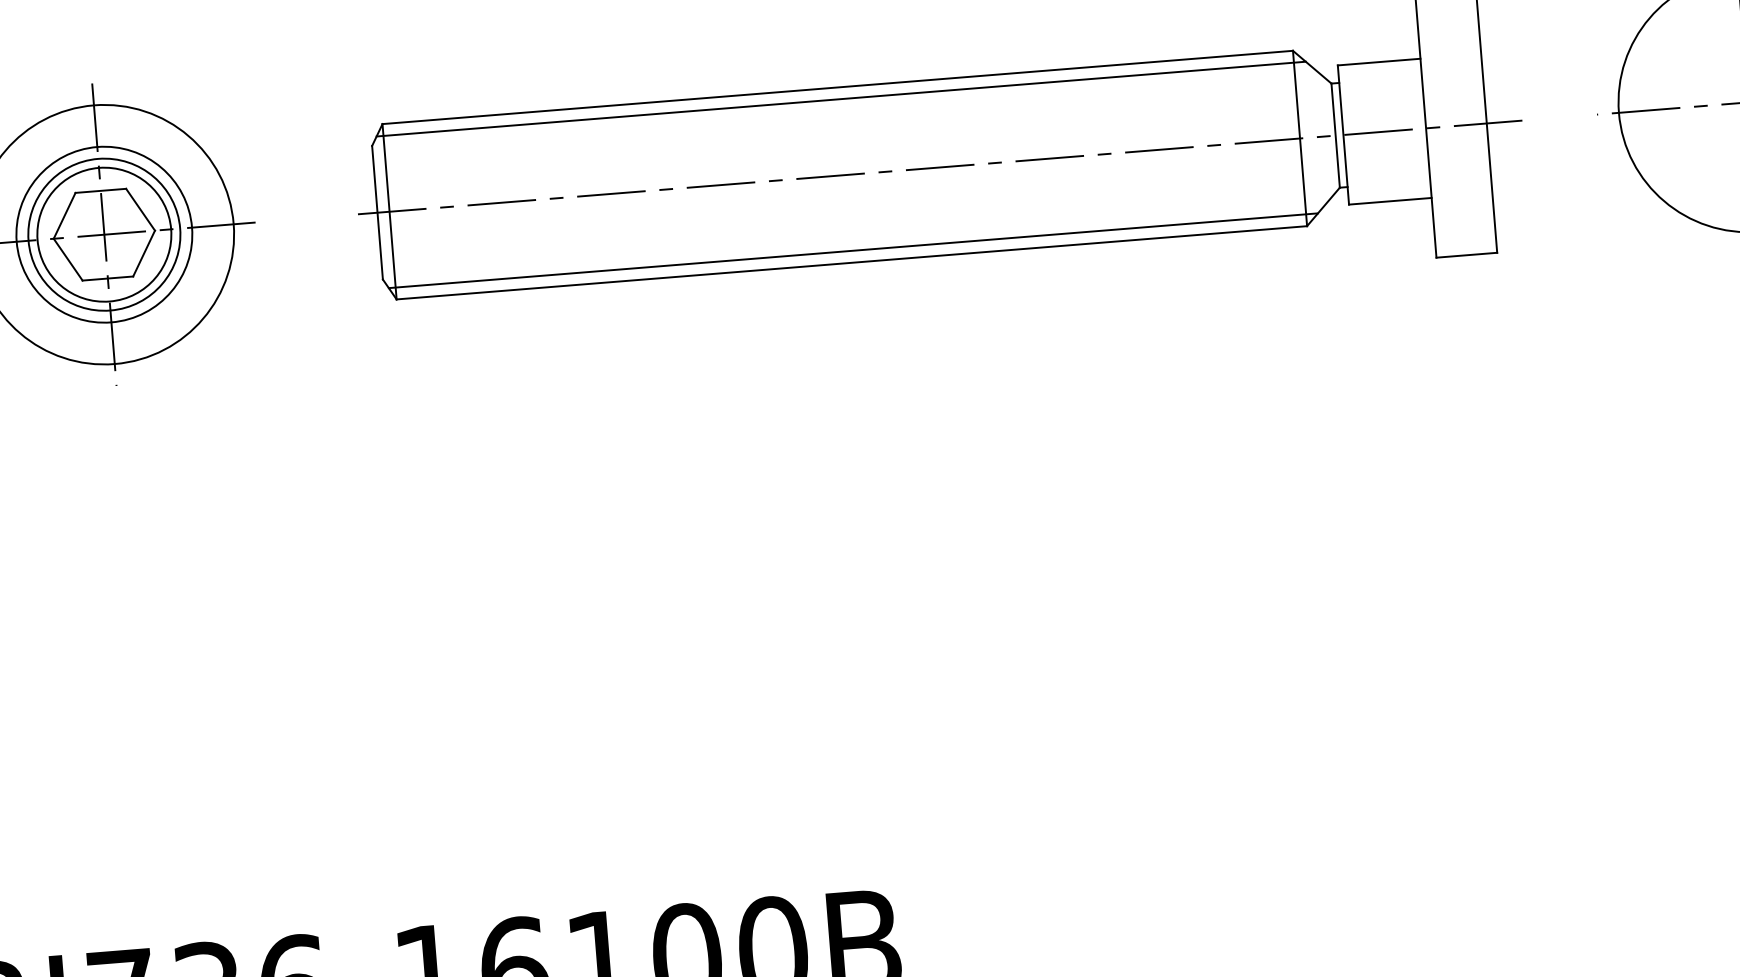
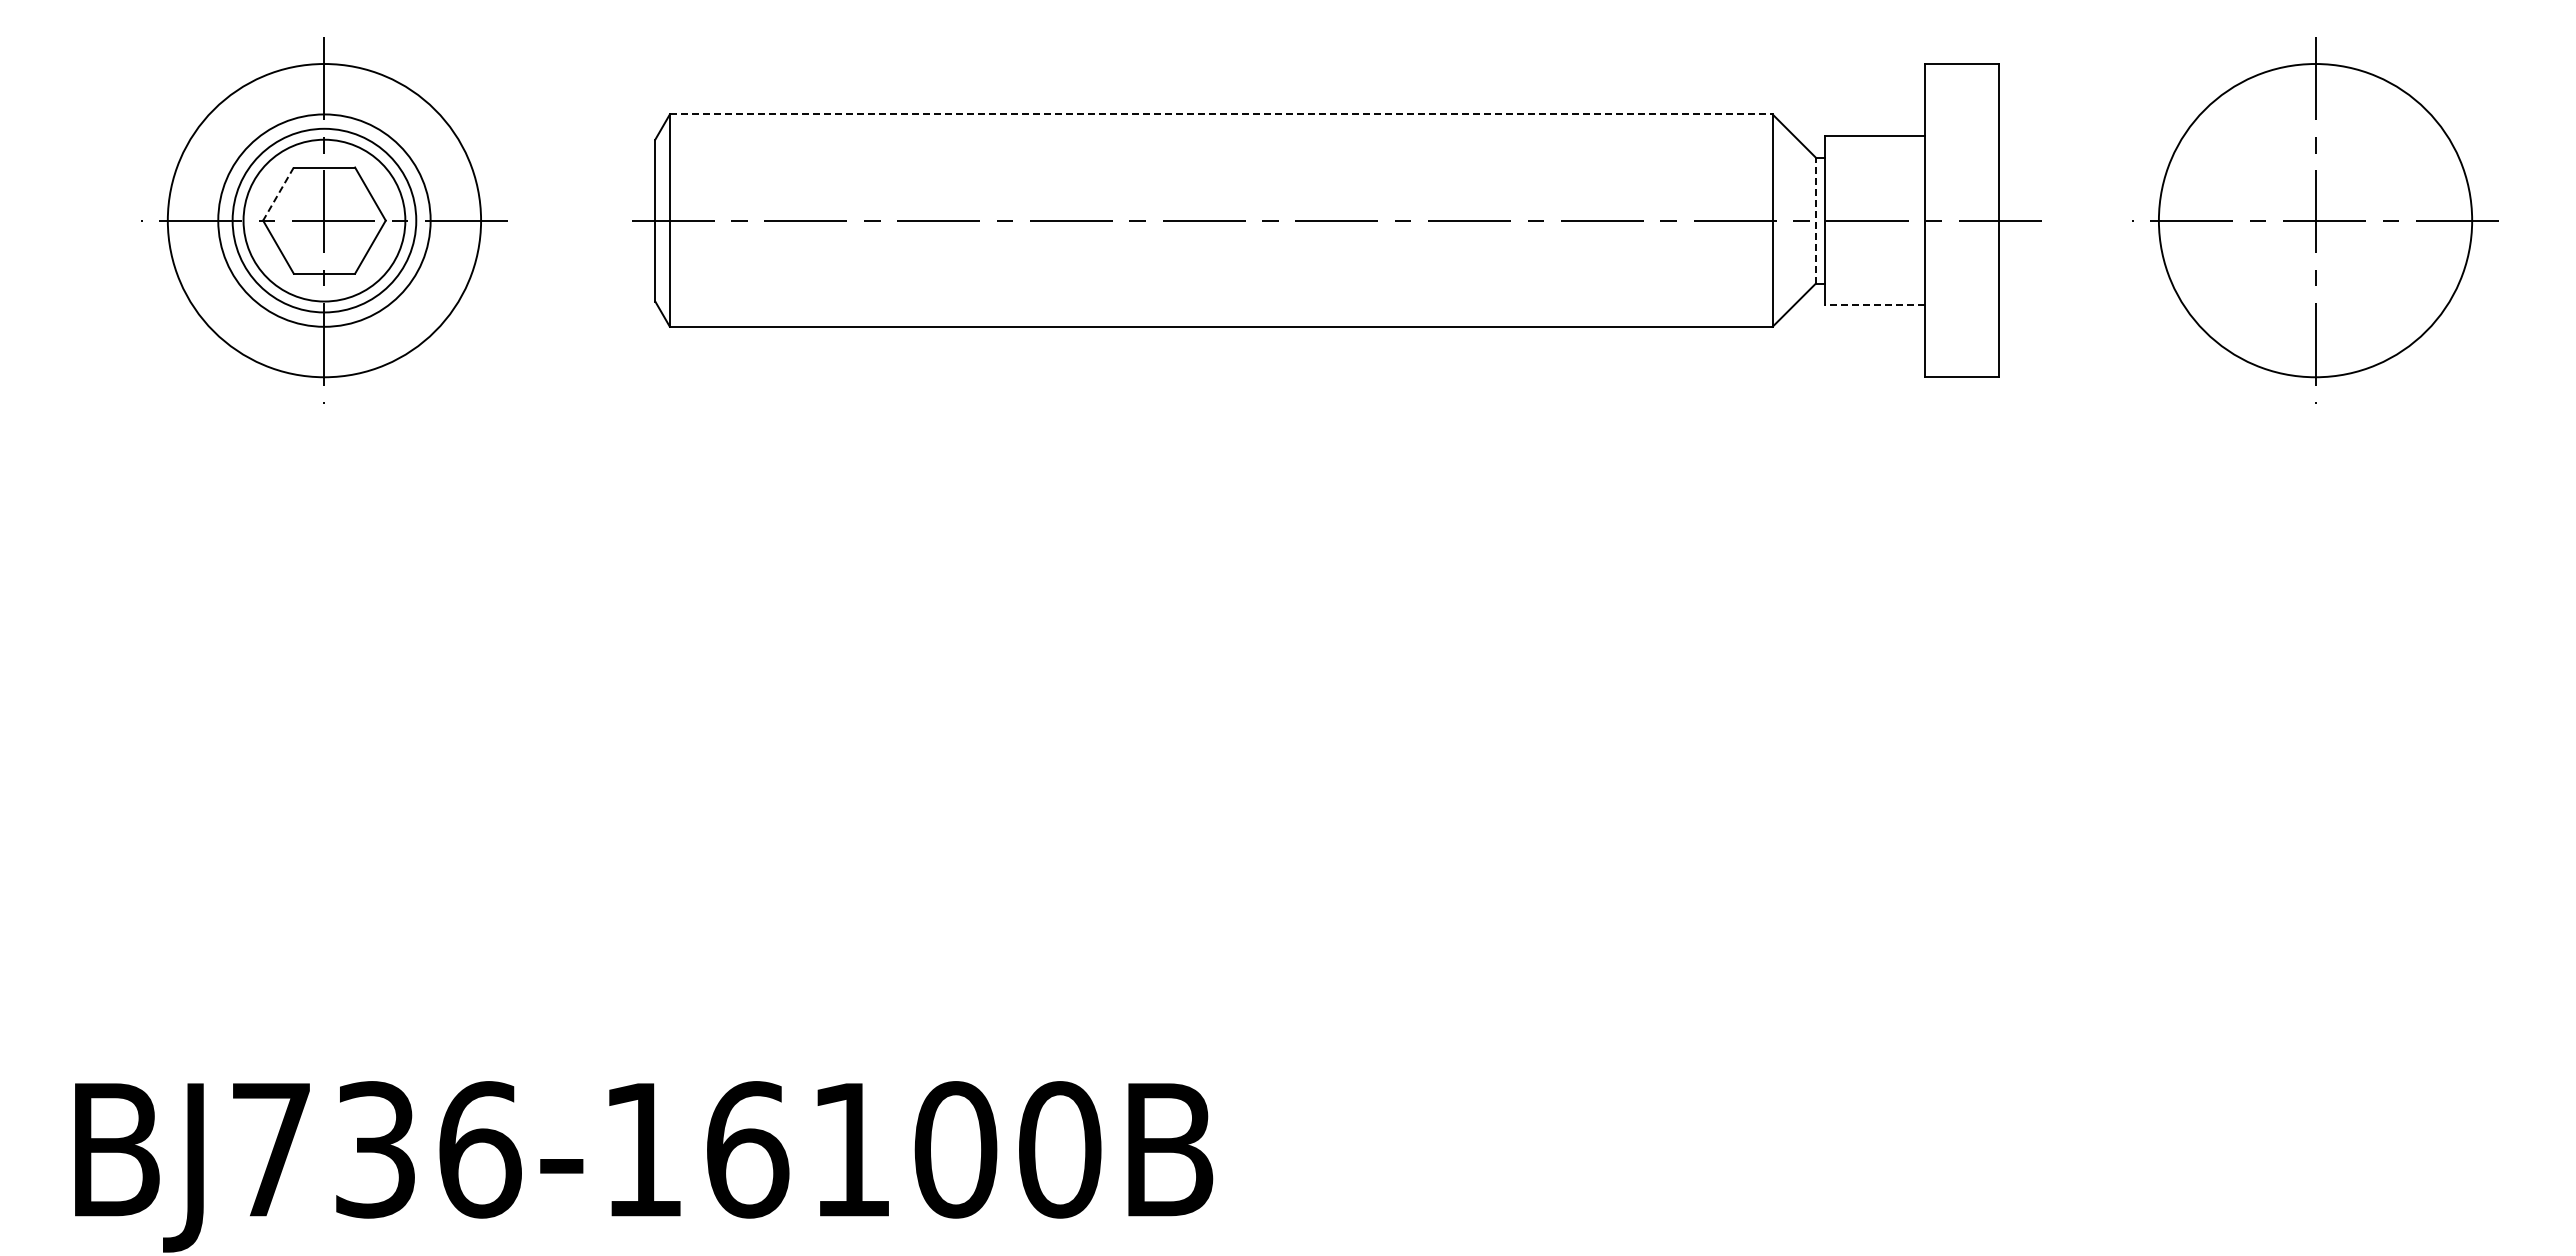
line: (837, 87) -> (1221, 114), solid -> dashed
line: (841, 98) -> (1224, 128), removed
line: (1335, 135) -> (1815, 220), solid -> dashed
line: (1389, 200) -> (1874, 304), solid -> dashed
line: (64, 216) -> (278, 194), solid -> dashed
line: (853, 250) -> (1224, 312), removed

